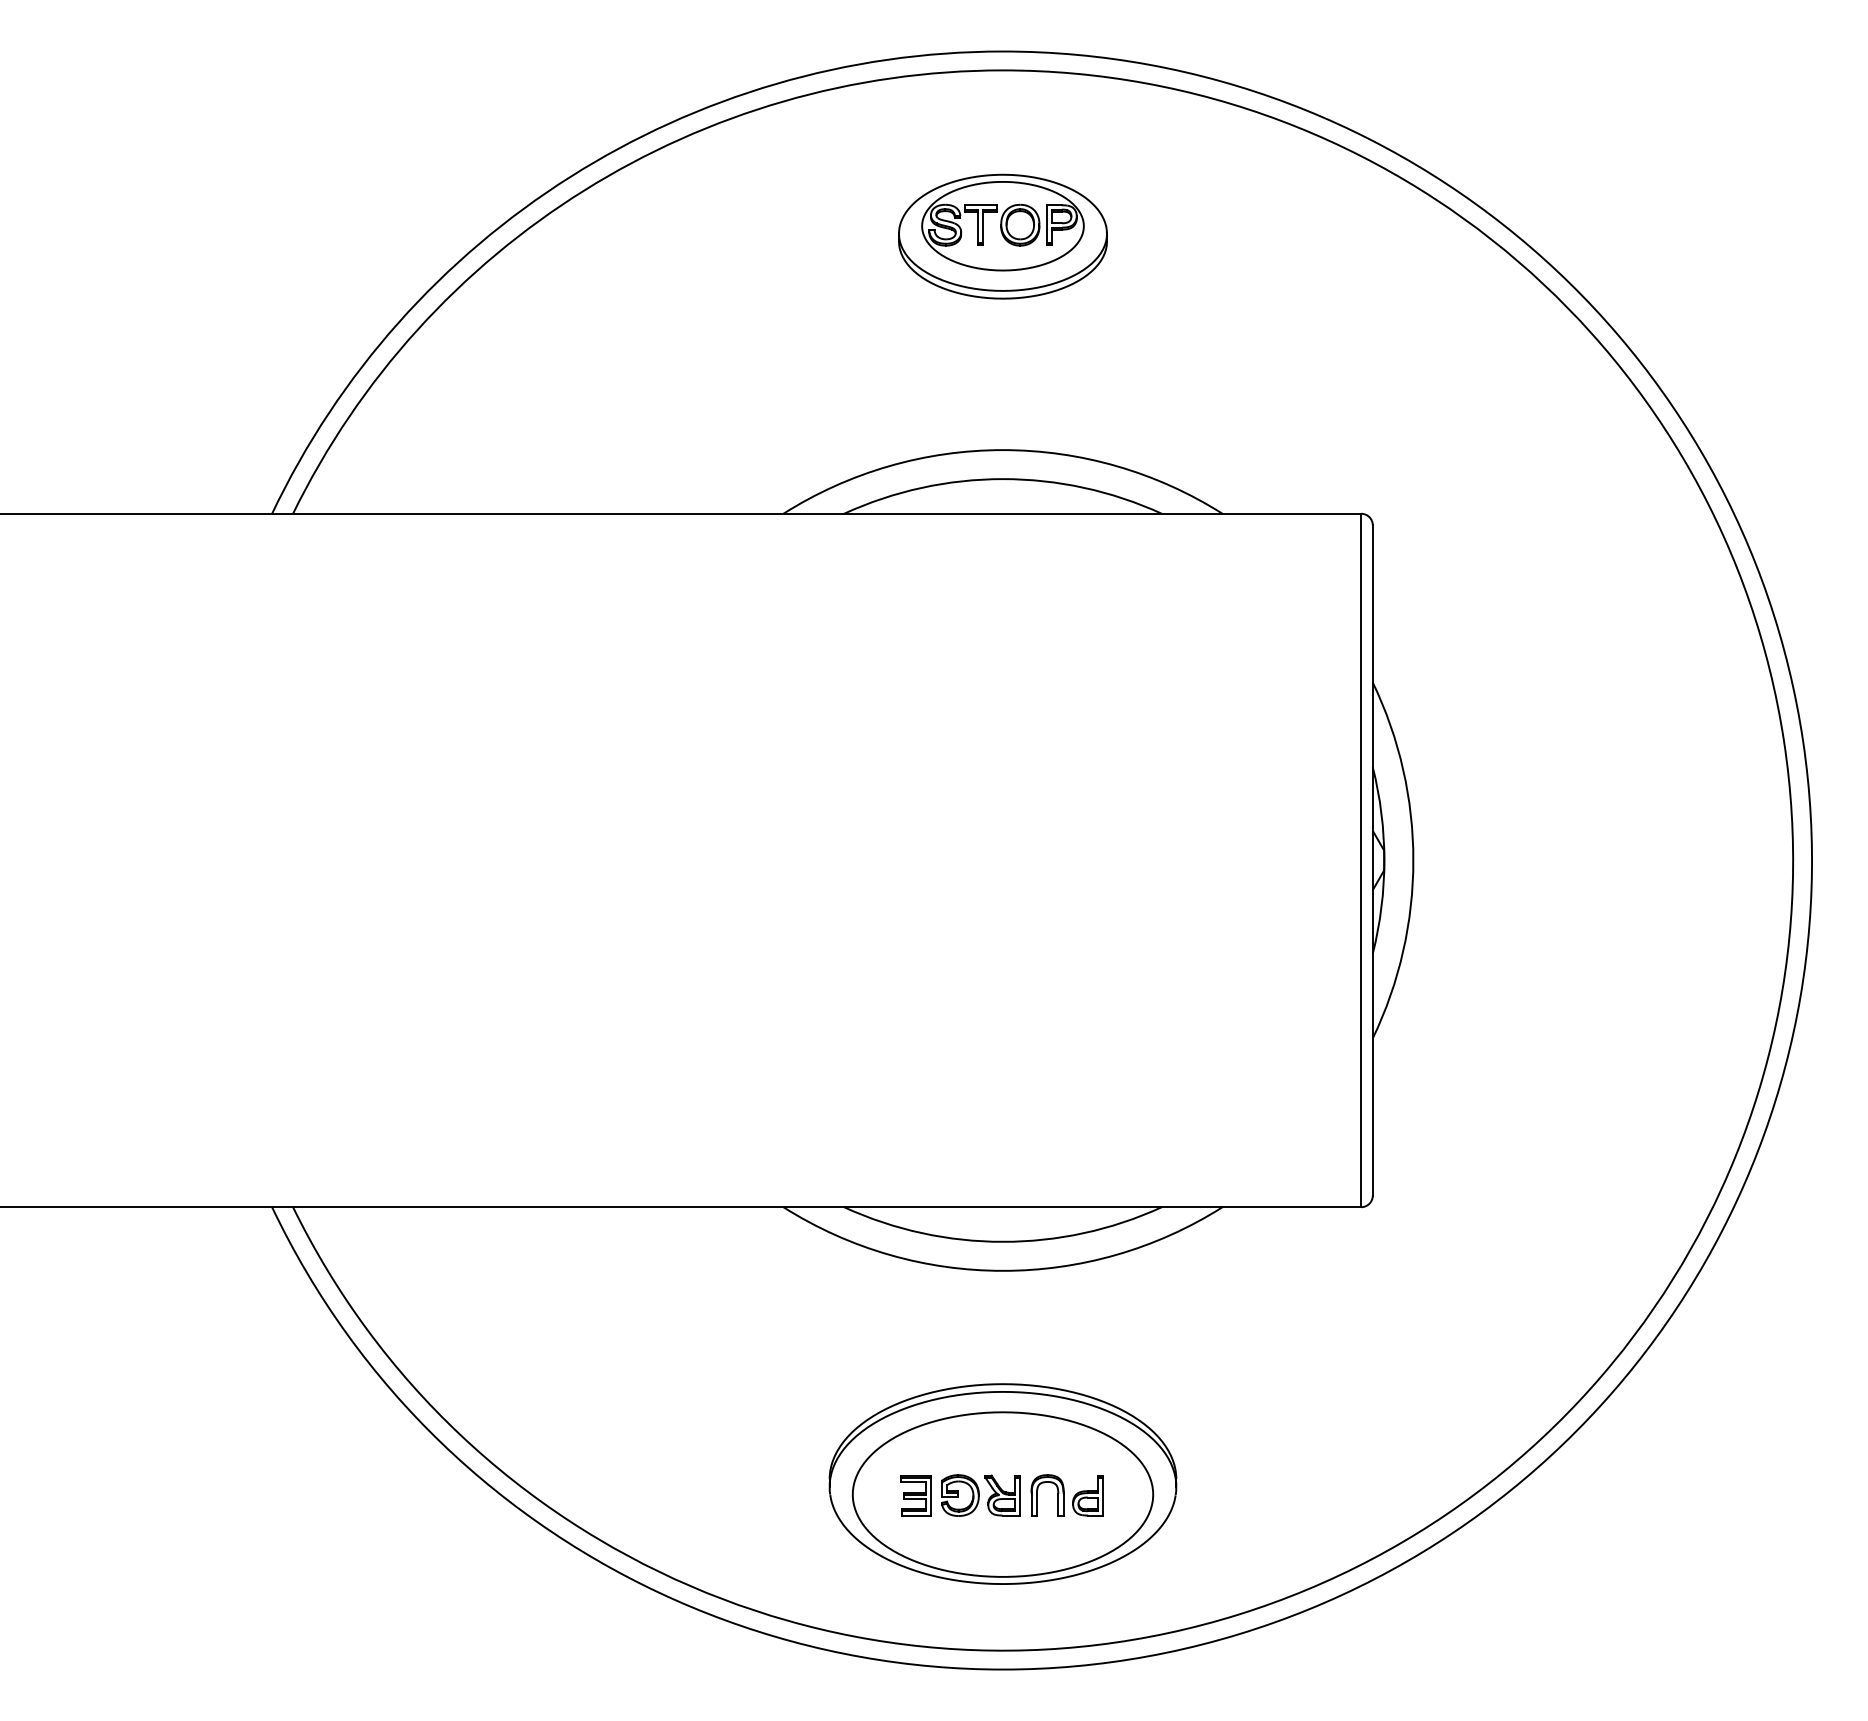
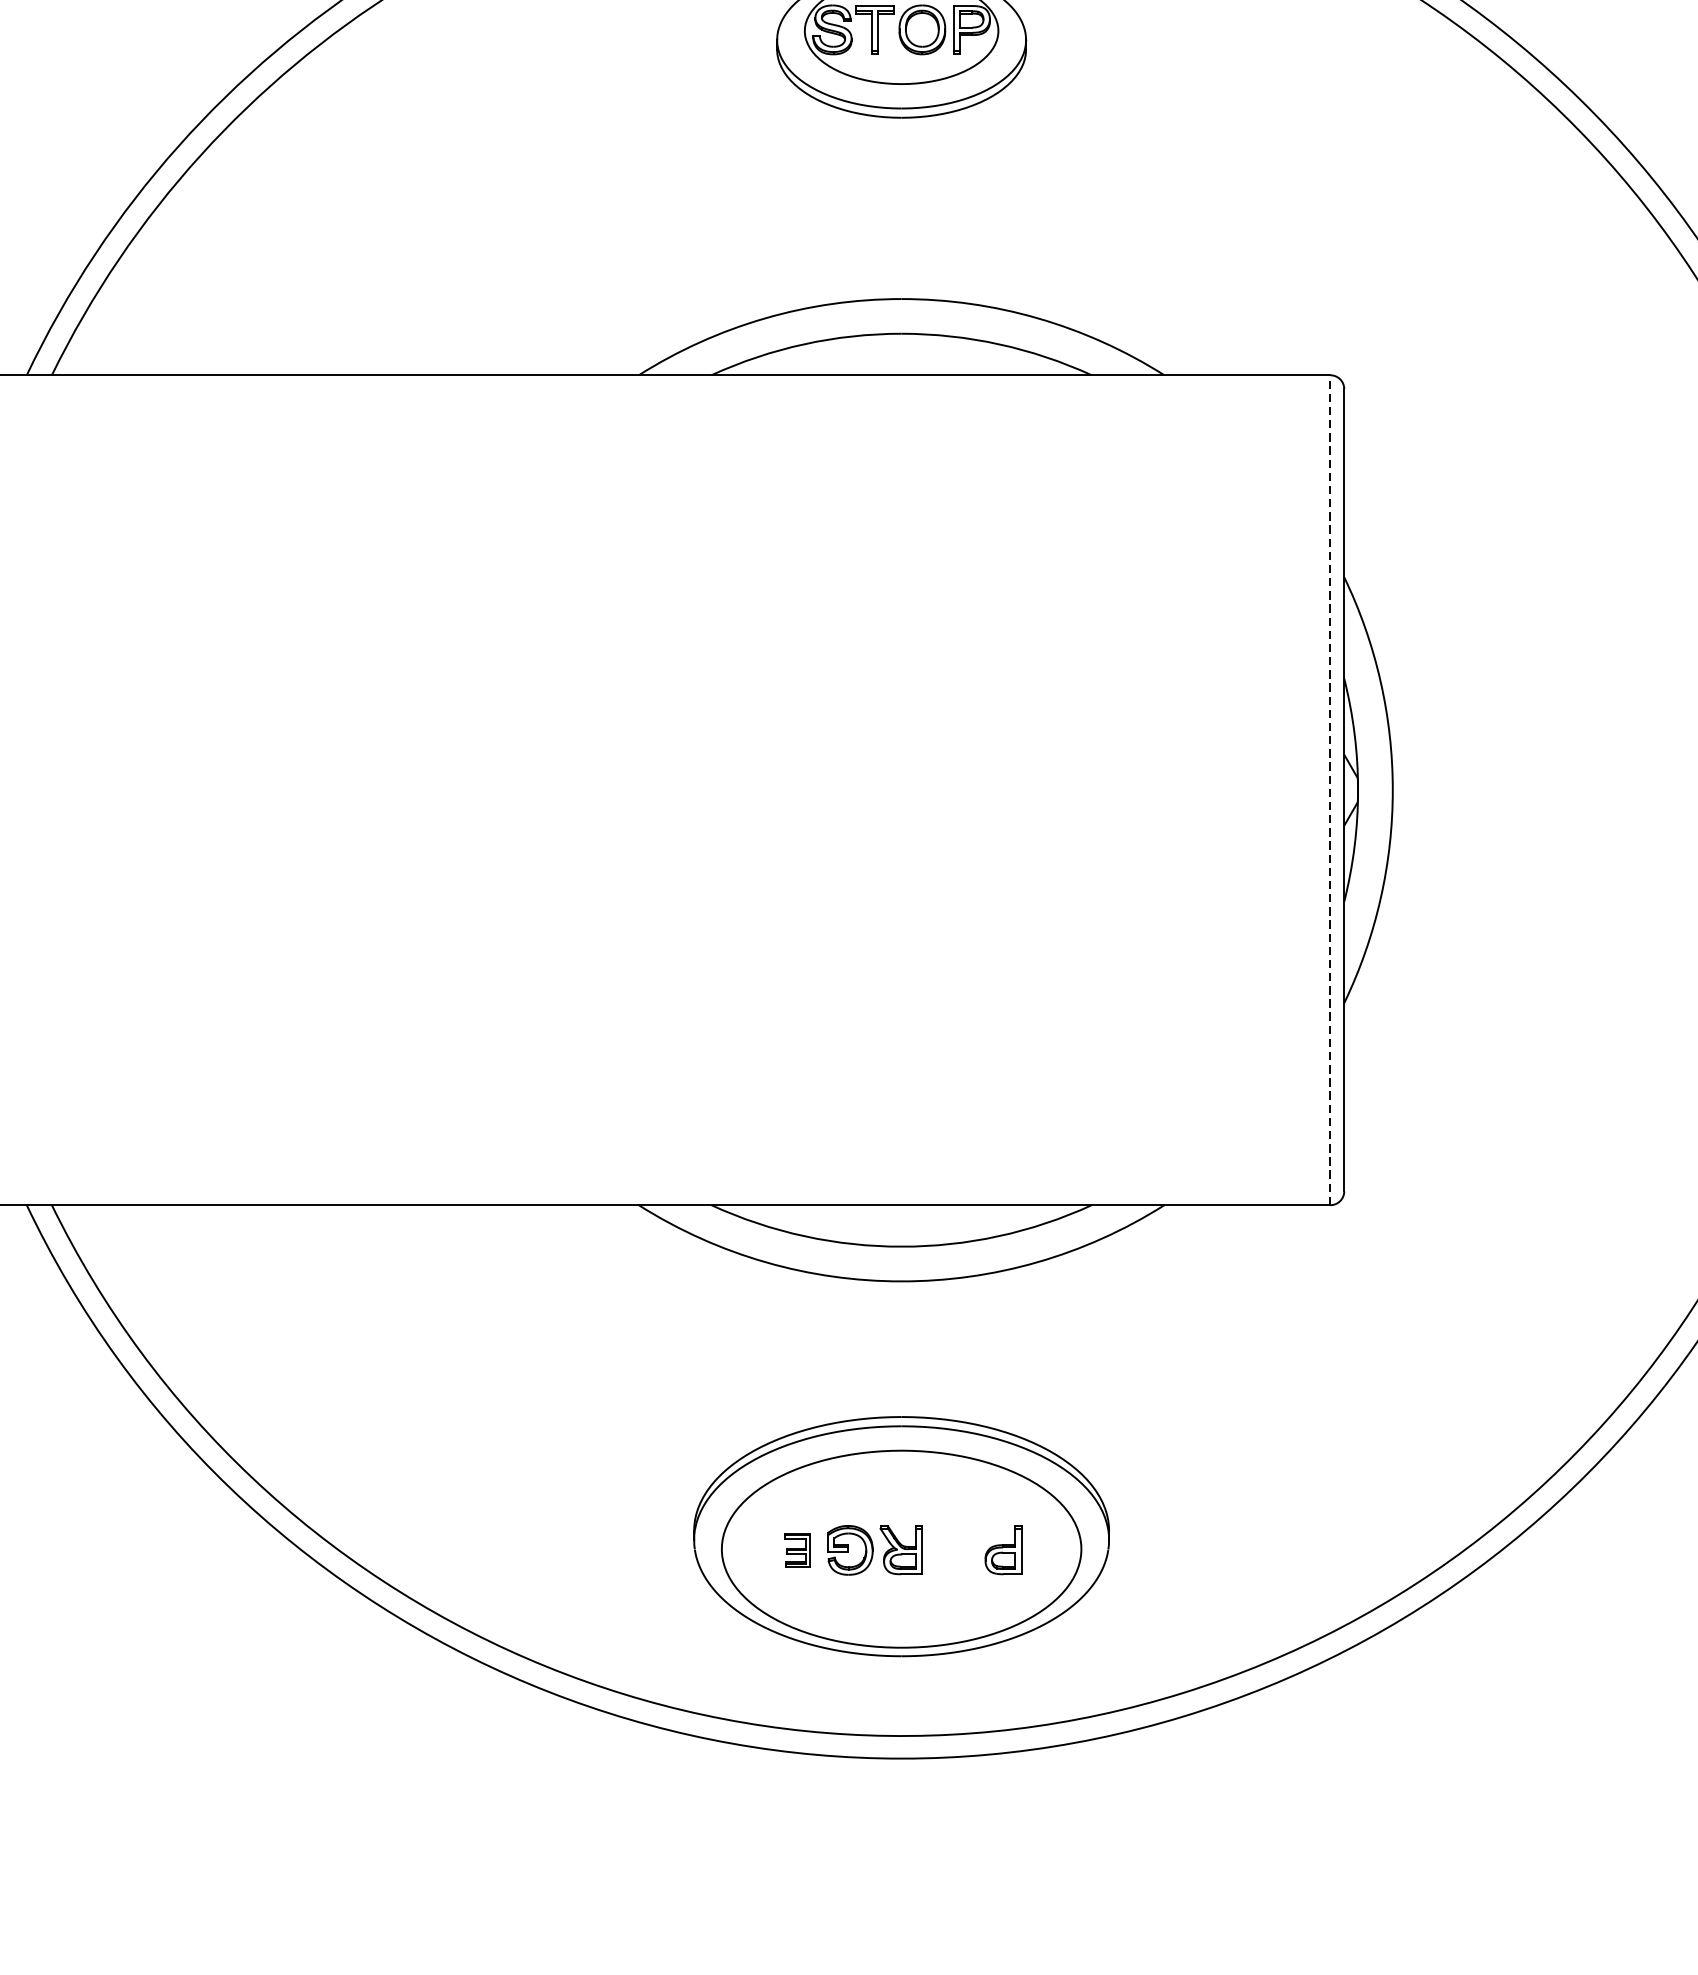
line: (1361, 860) -> (1330, 790), solid -> dashed
part: (915, 1495) -> (796, 1550), size x0.7
part: (1037, 1495) -> (942, 1550), removed

